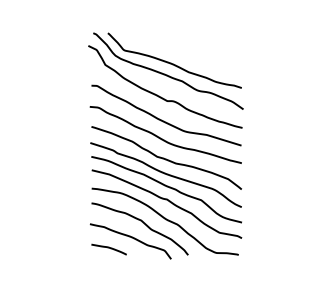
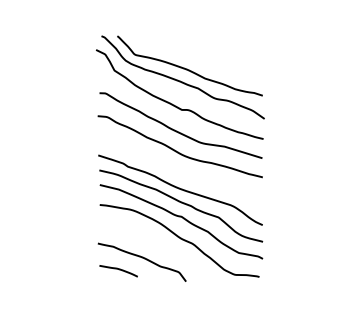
curve: (166, 158) -> (180, 172), removed
curve: (143, 224) -> (156, 243), removed

